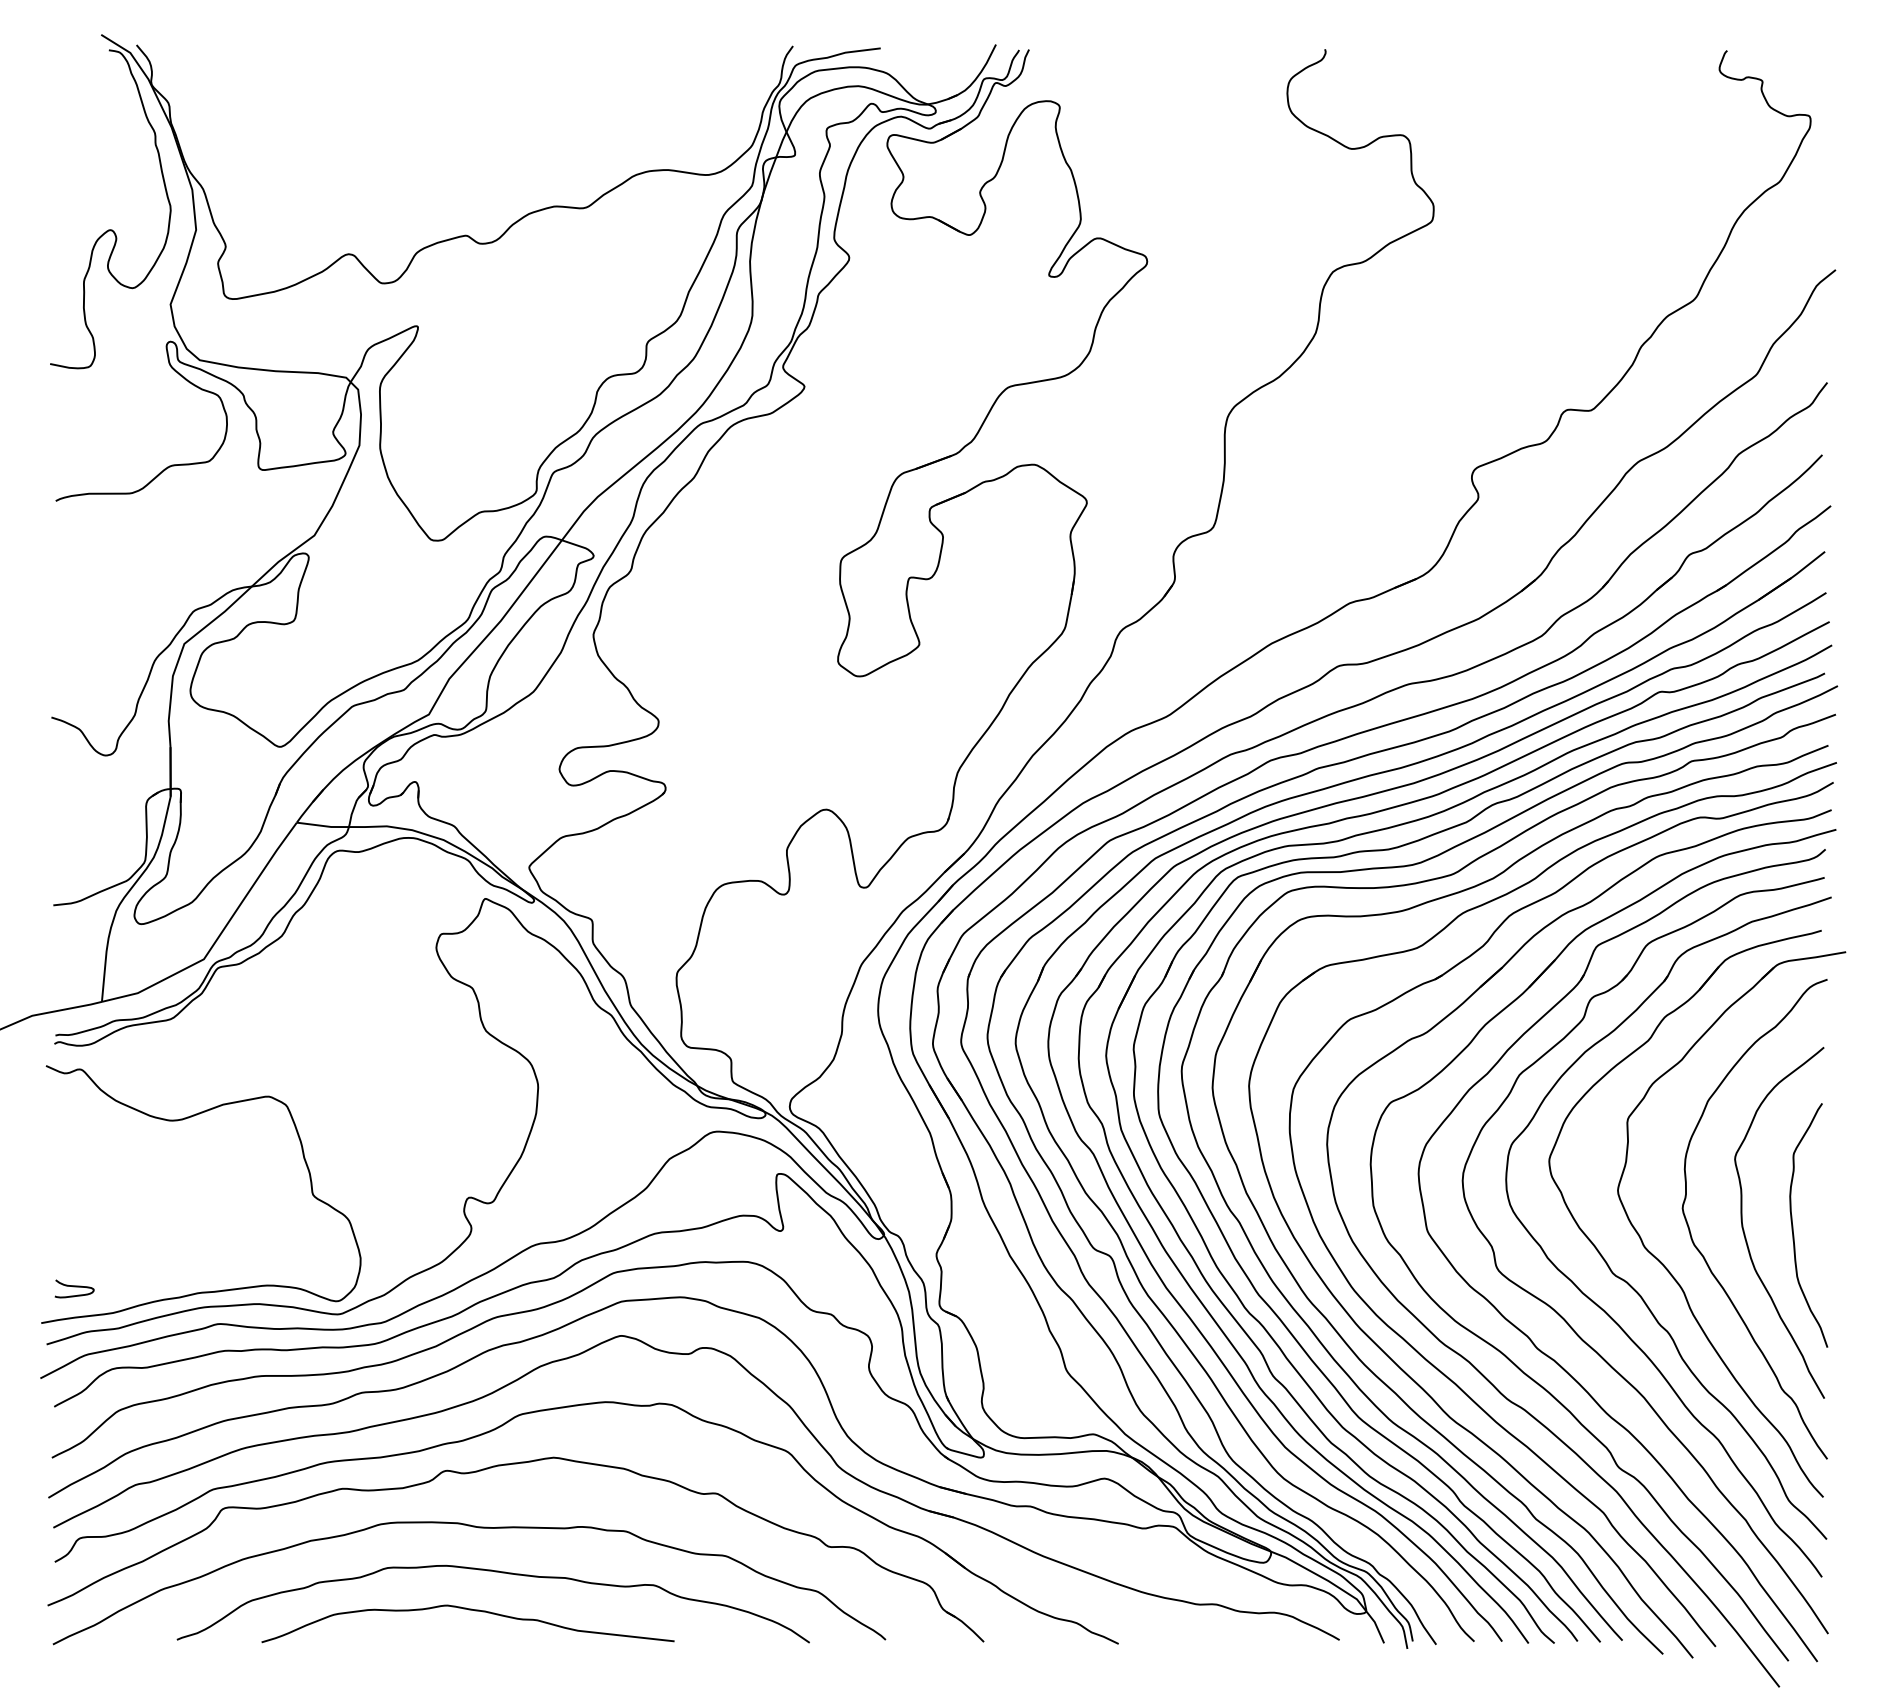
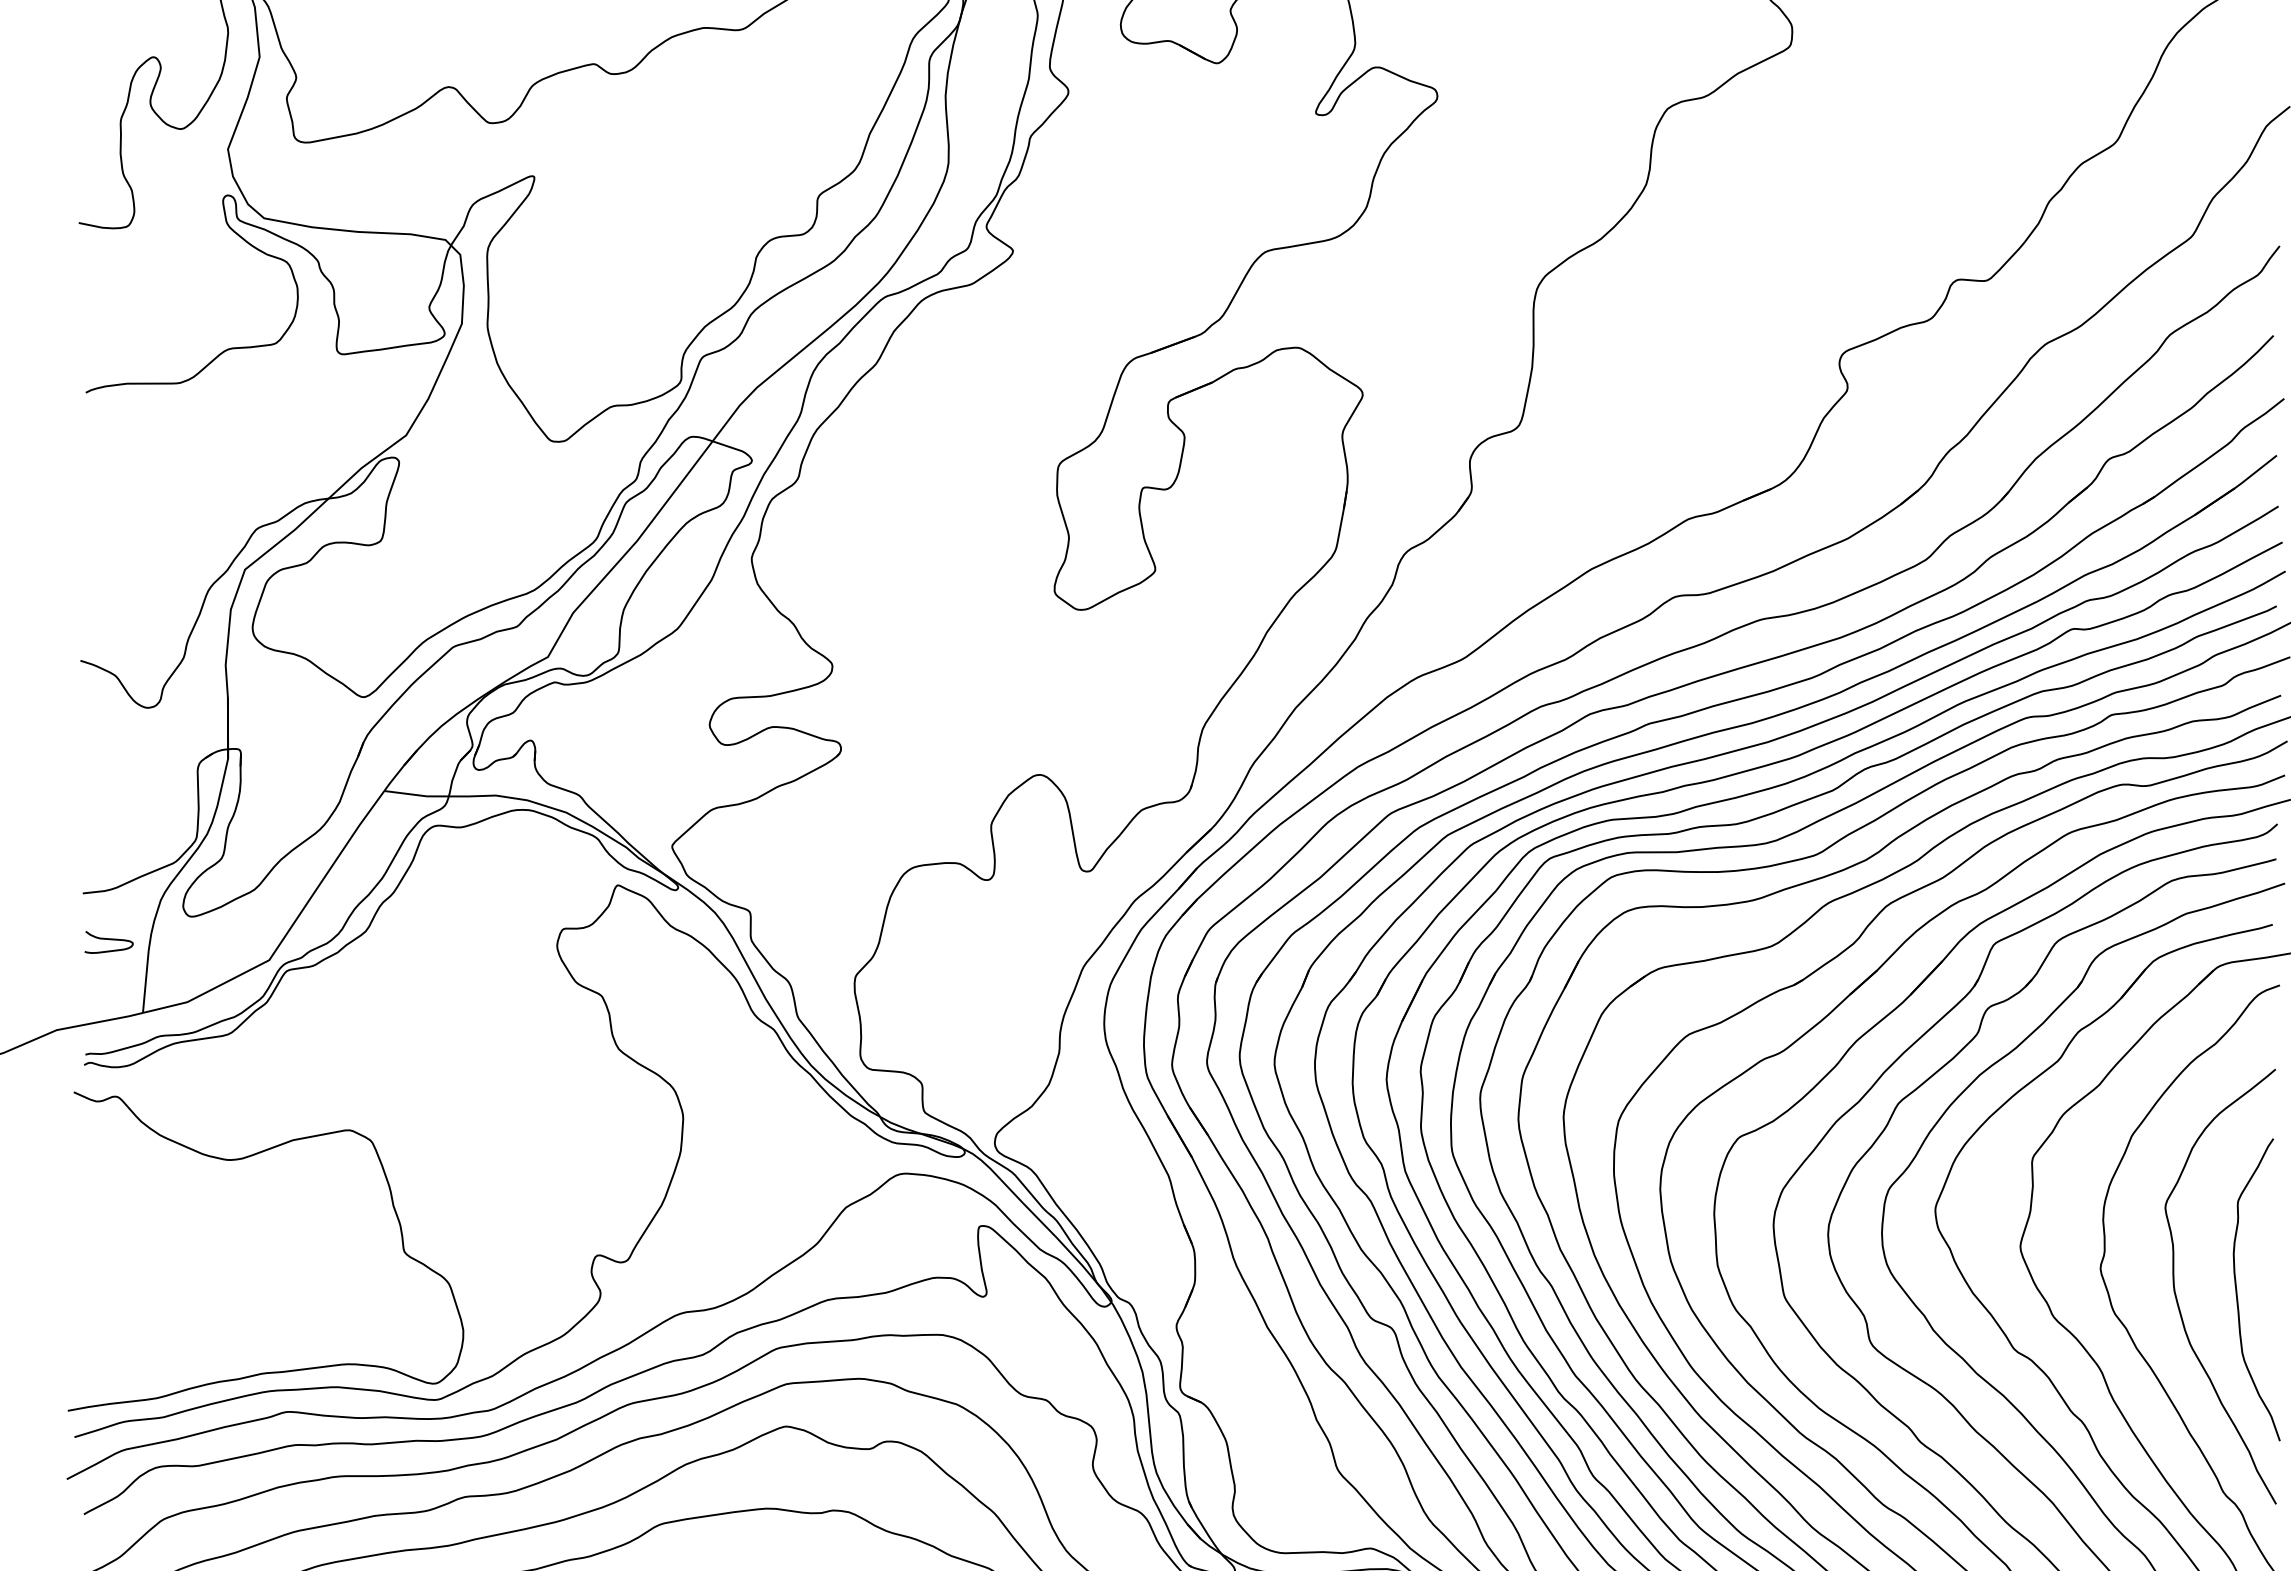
curve: (74, 1287) -> (108, 940), moved

